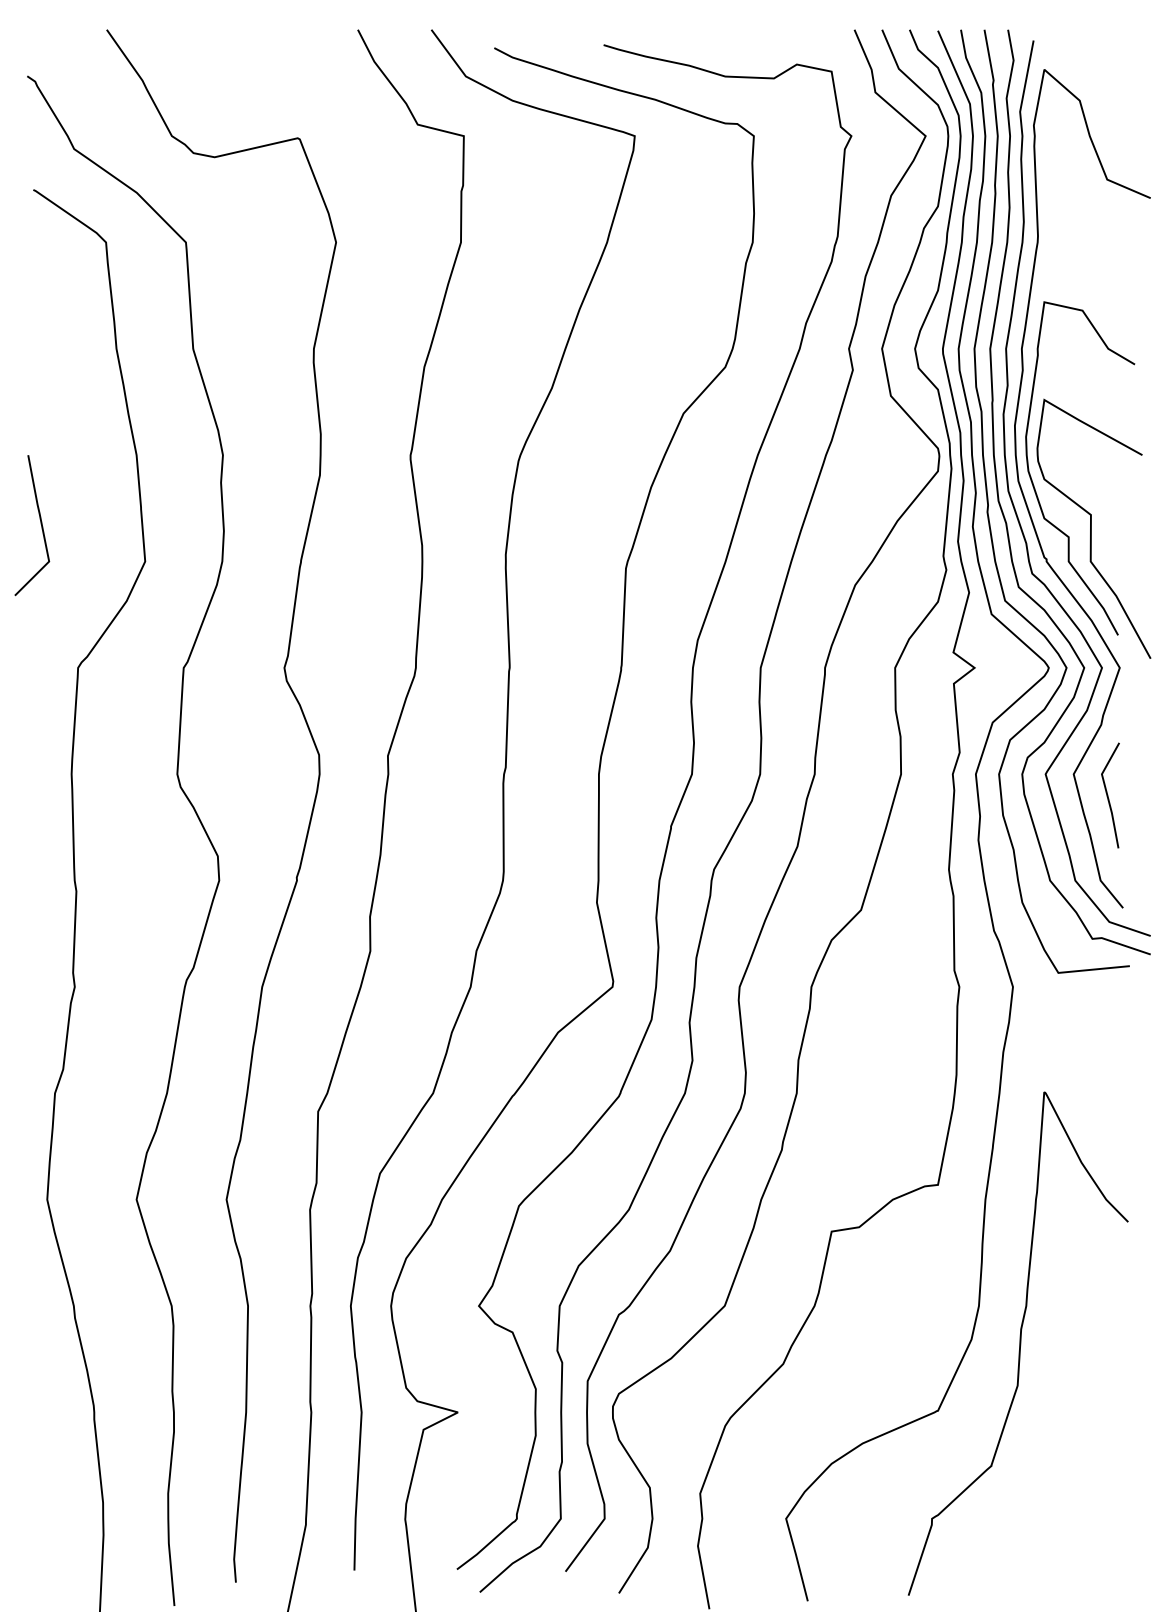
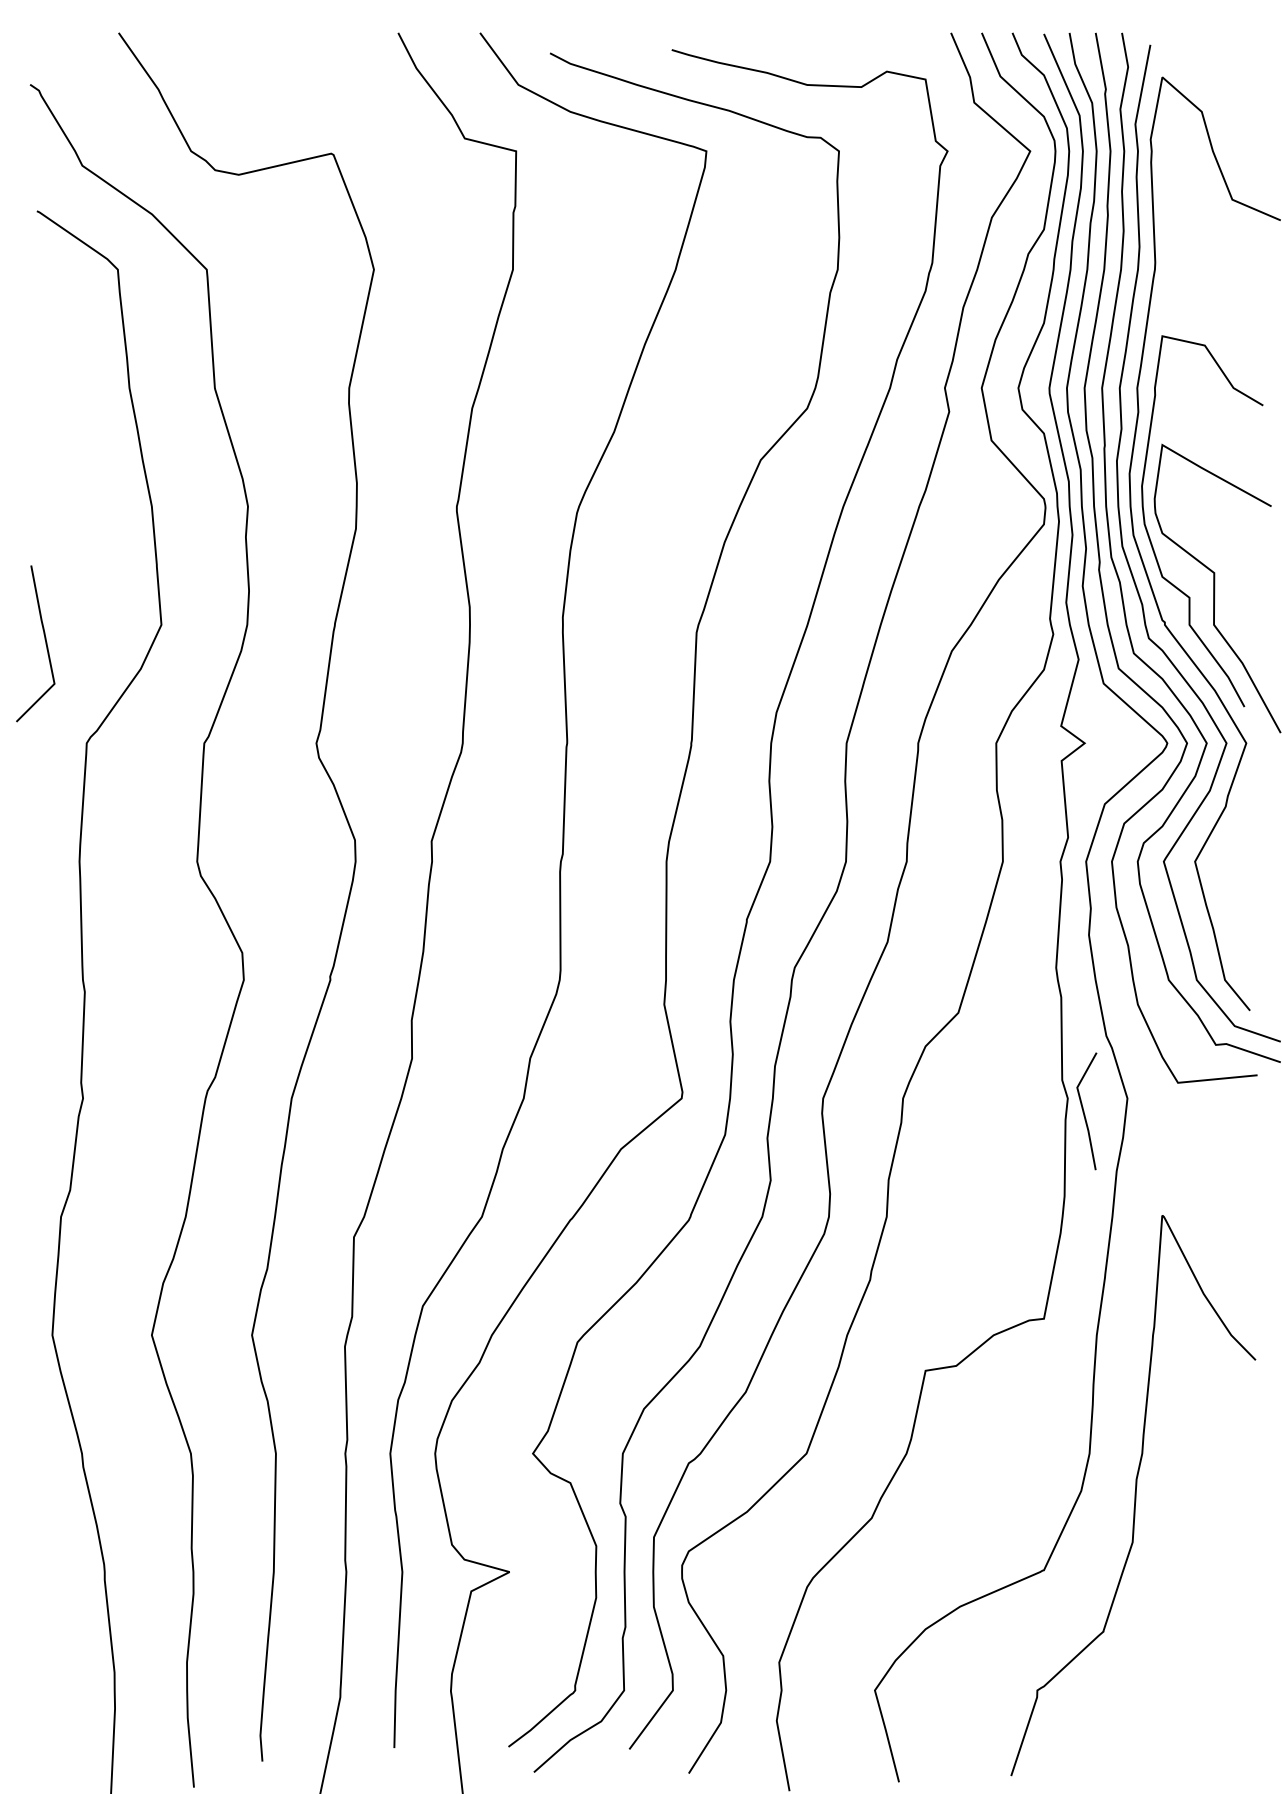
line: (40, 524) -> (44, 642), moved
line: (1108, 795) -> (1084, 1111), moved

